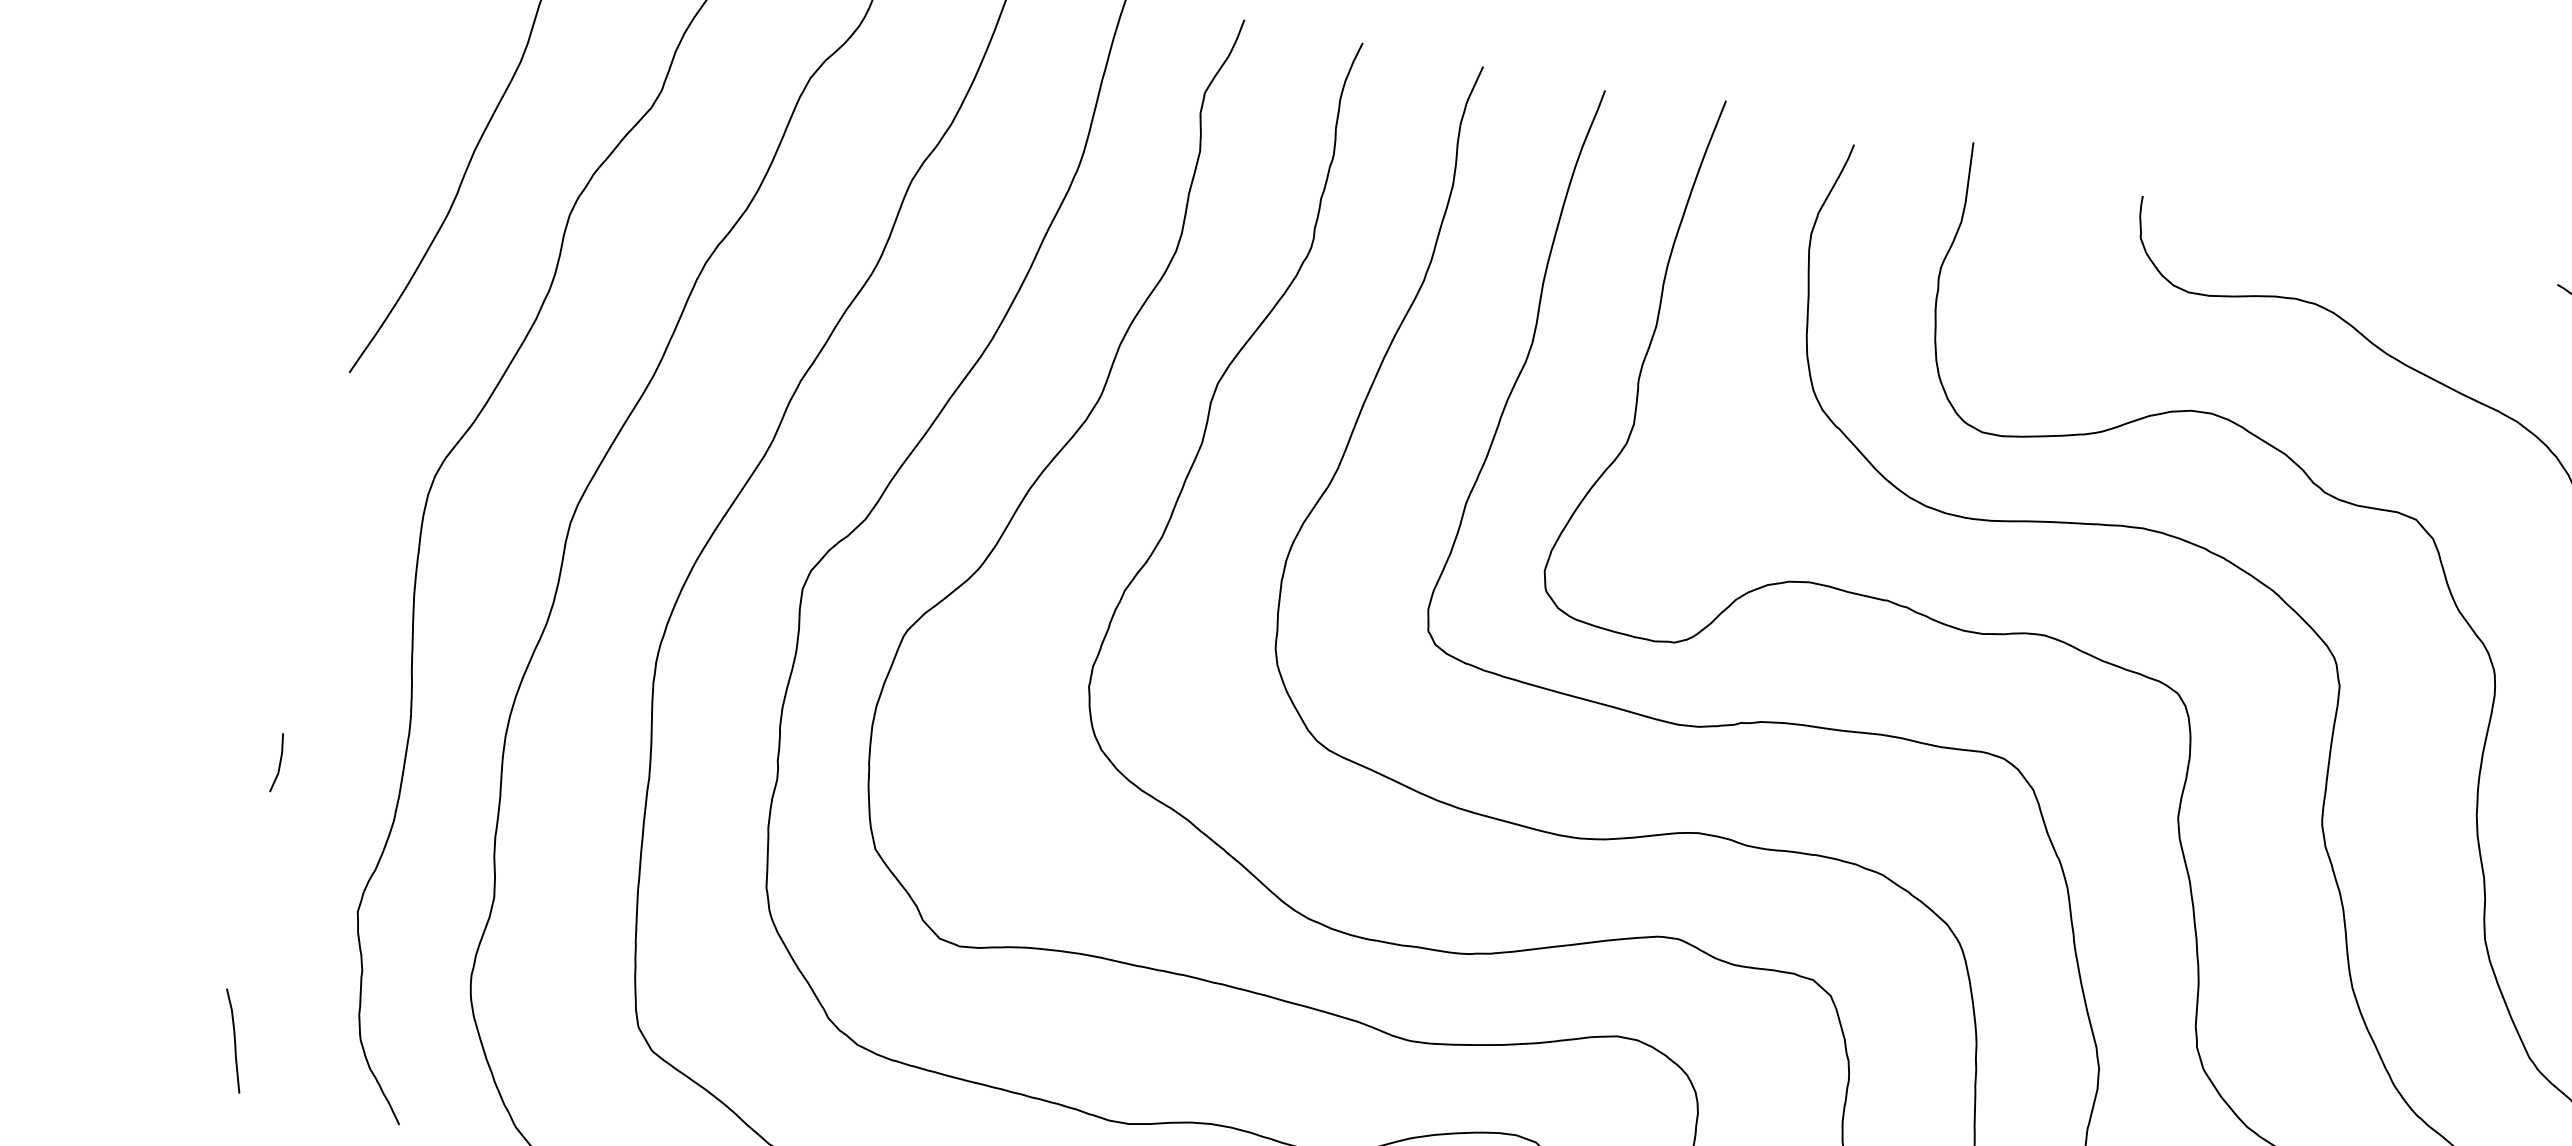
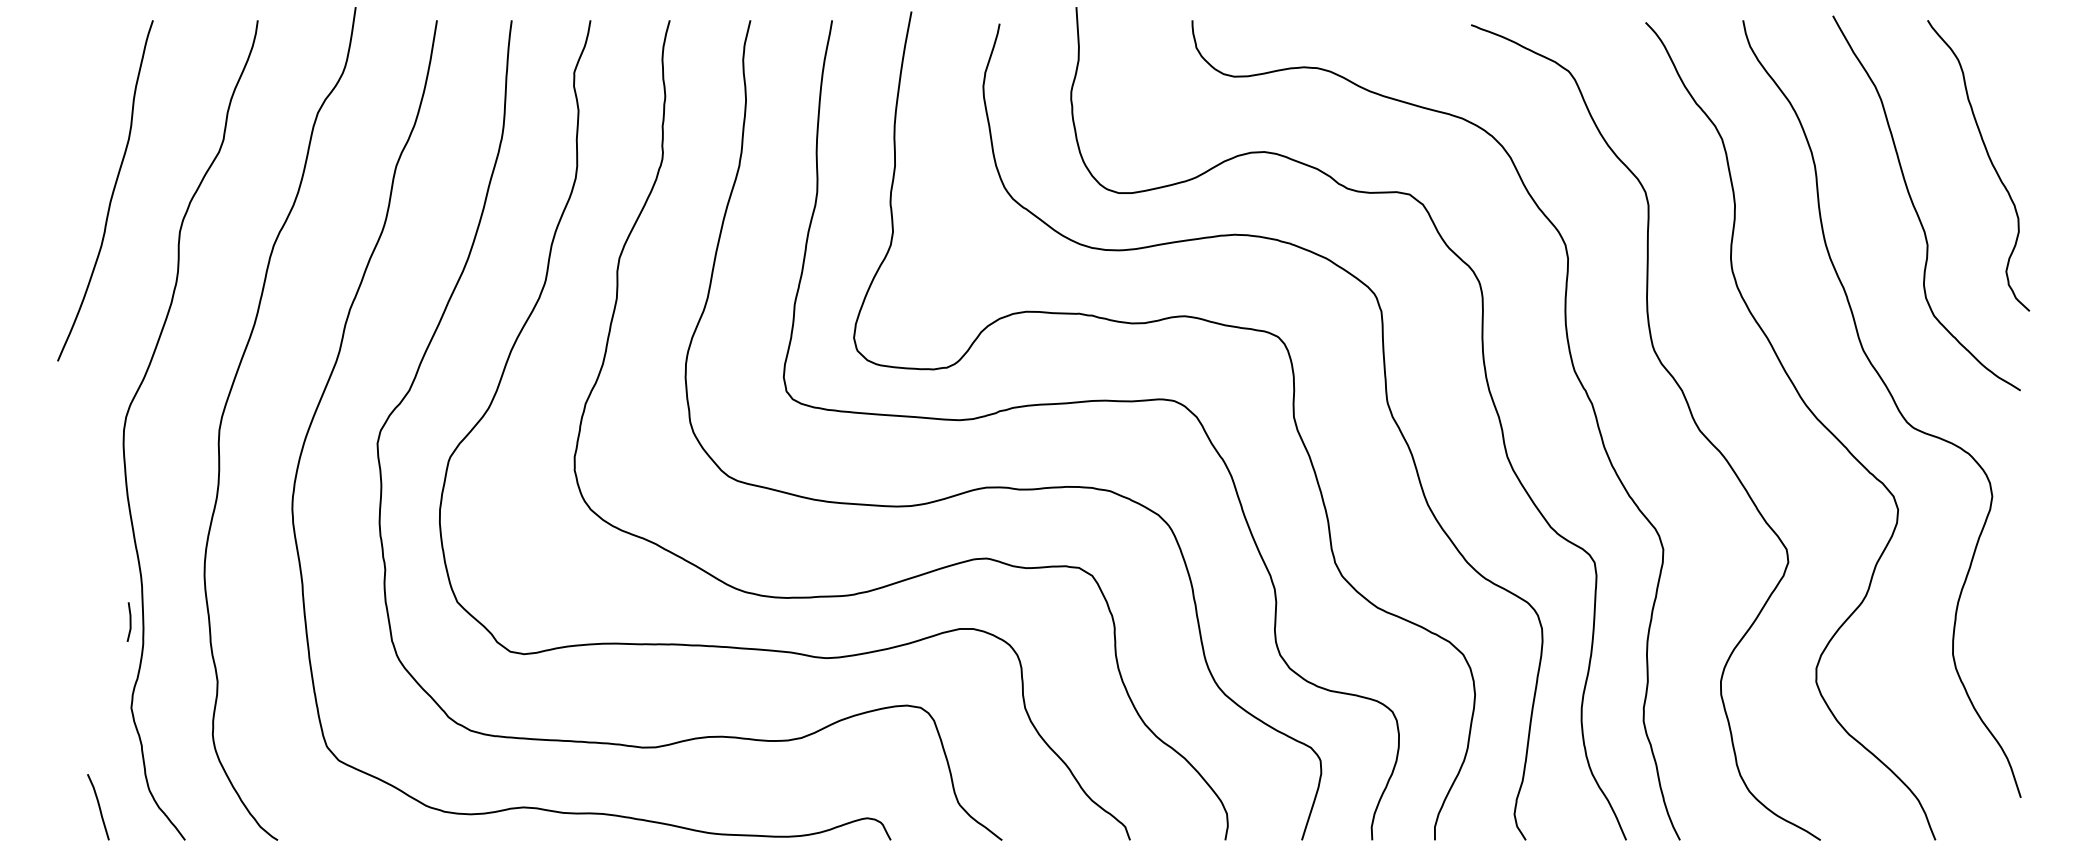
line: (278, 762) -> (129, 621), moved
curve: (233, 1041) -> (98, 807), moved

